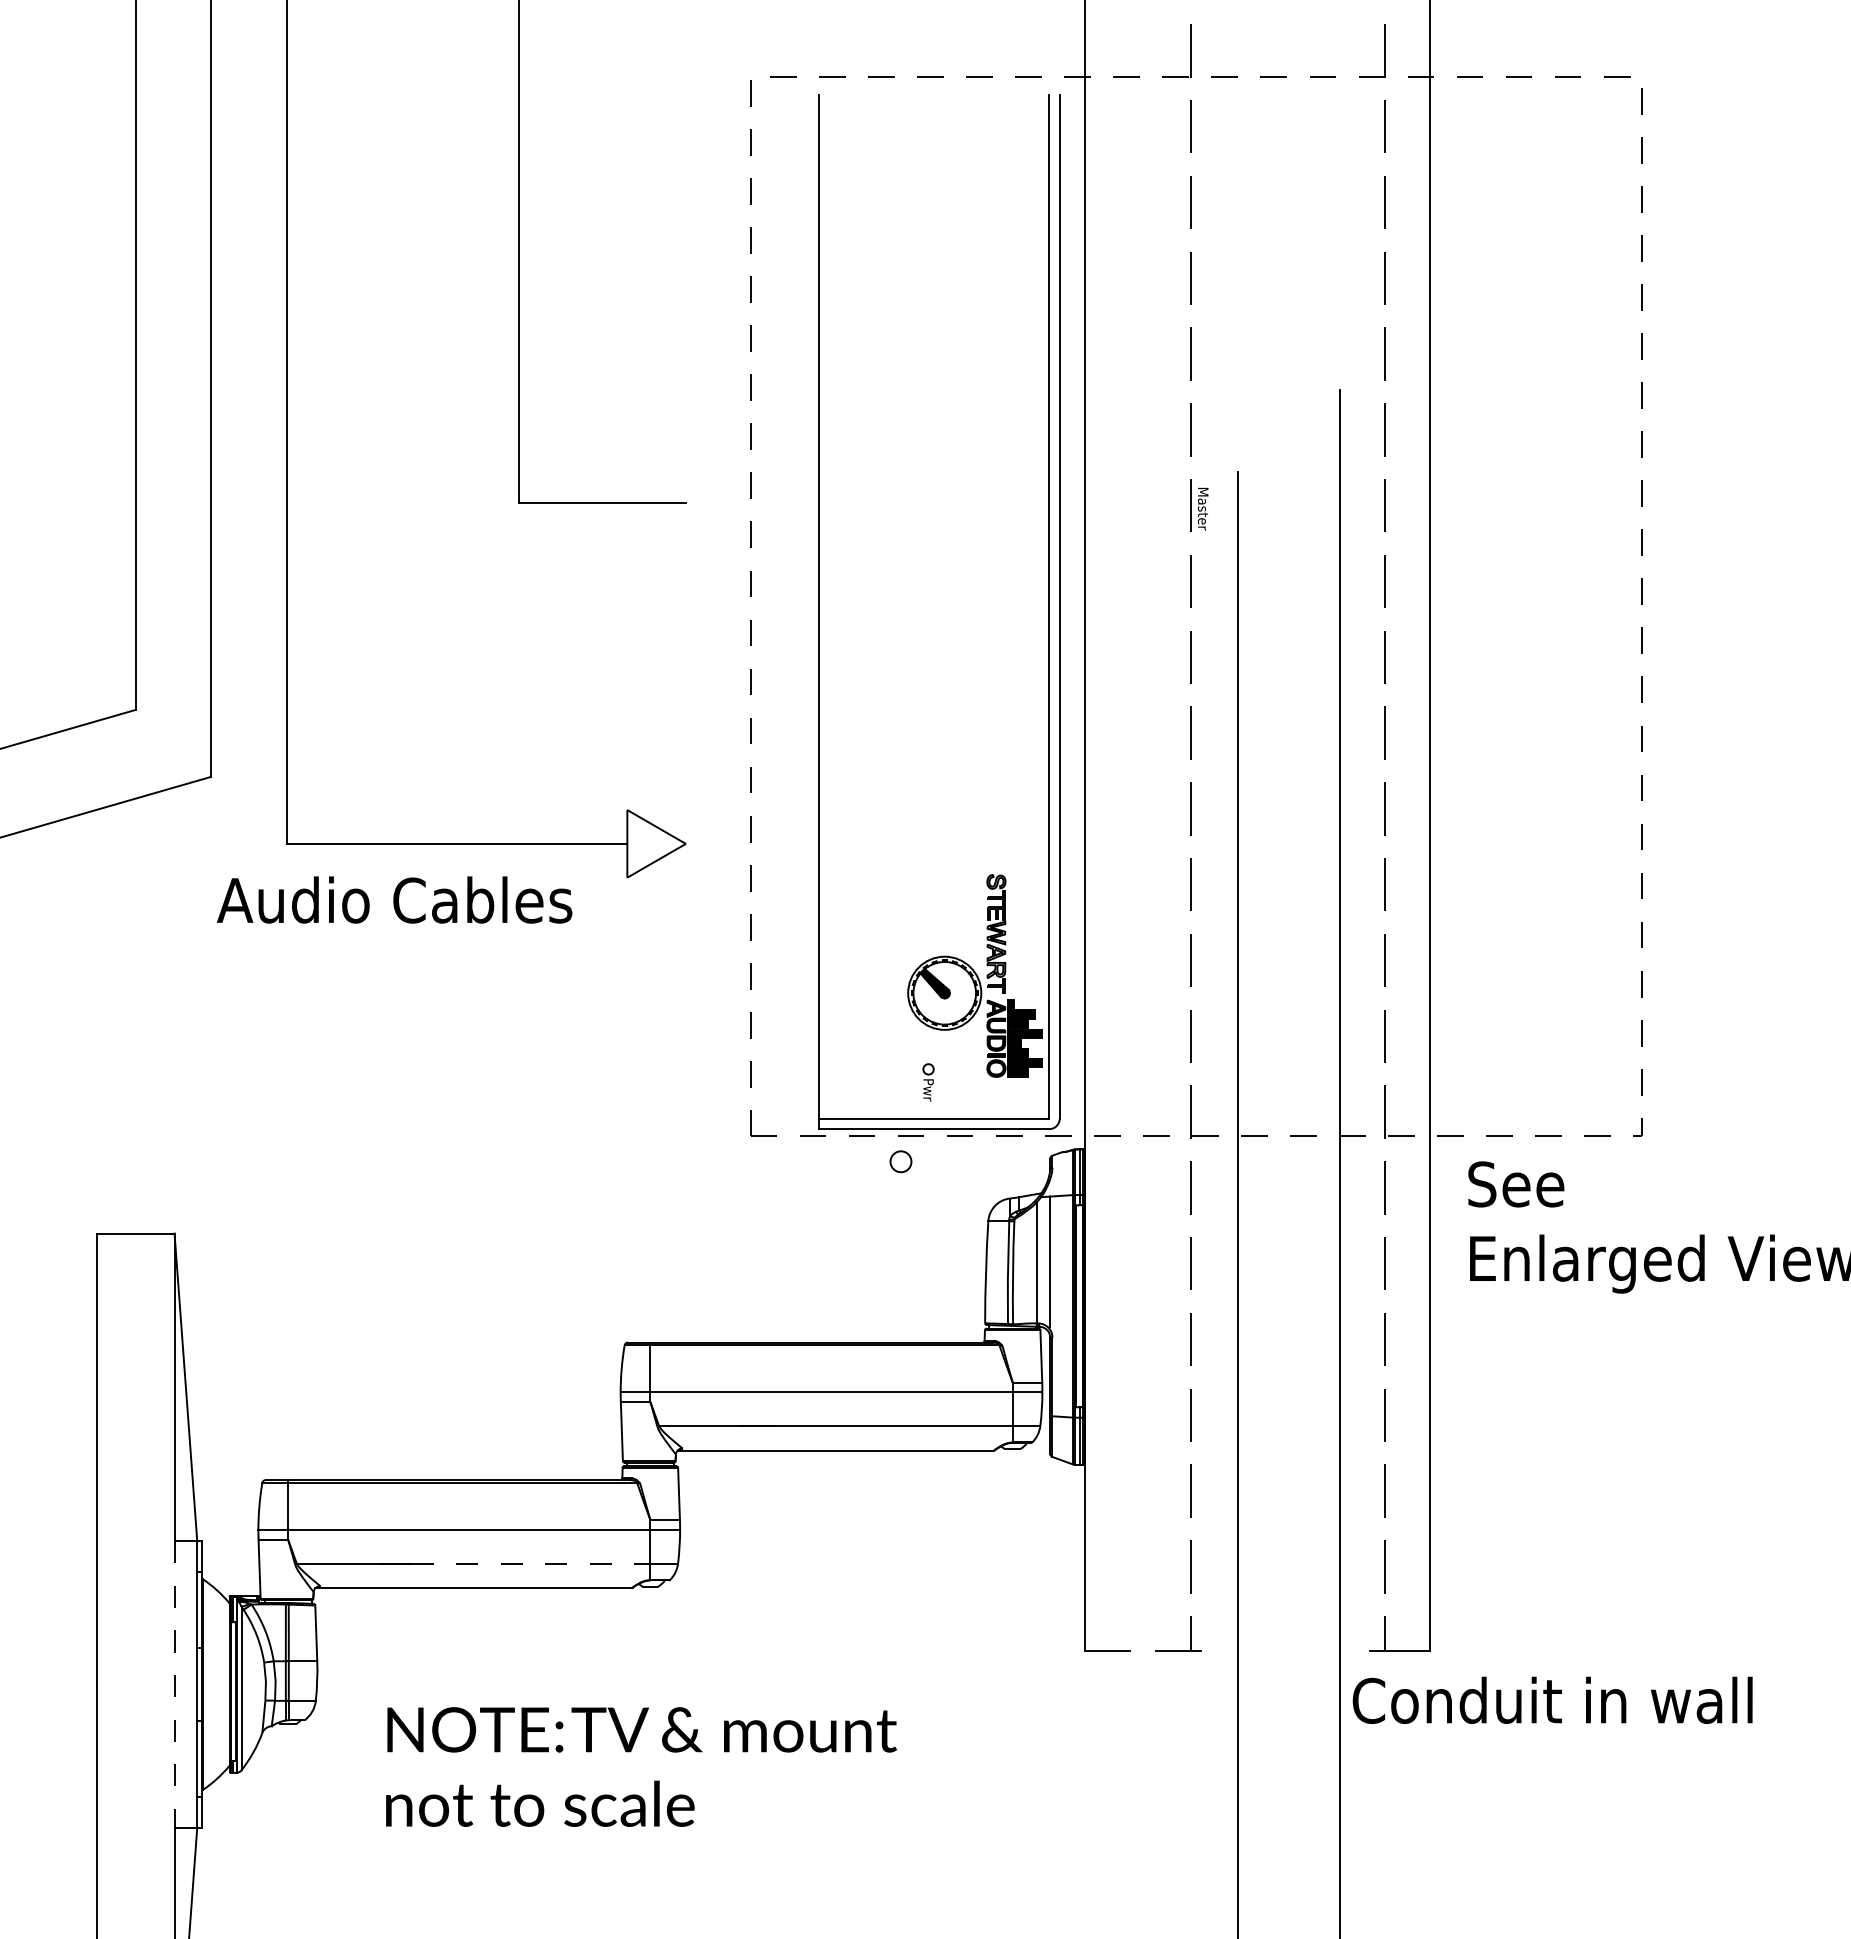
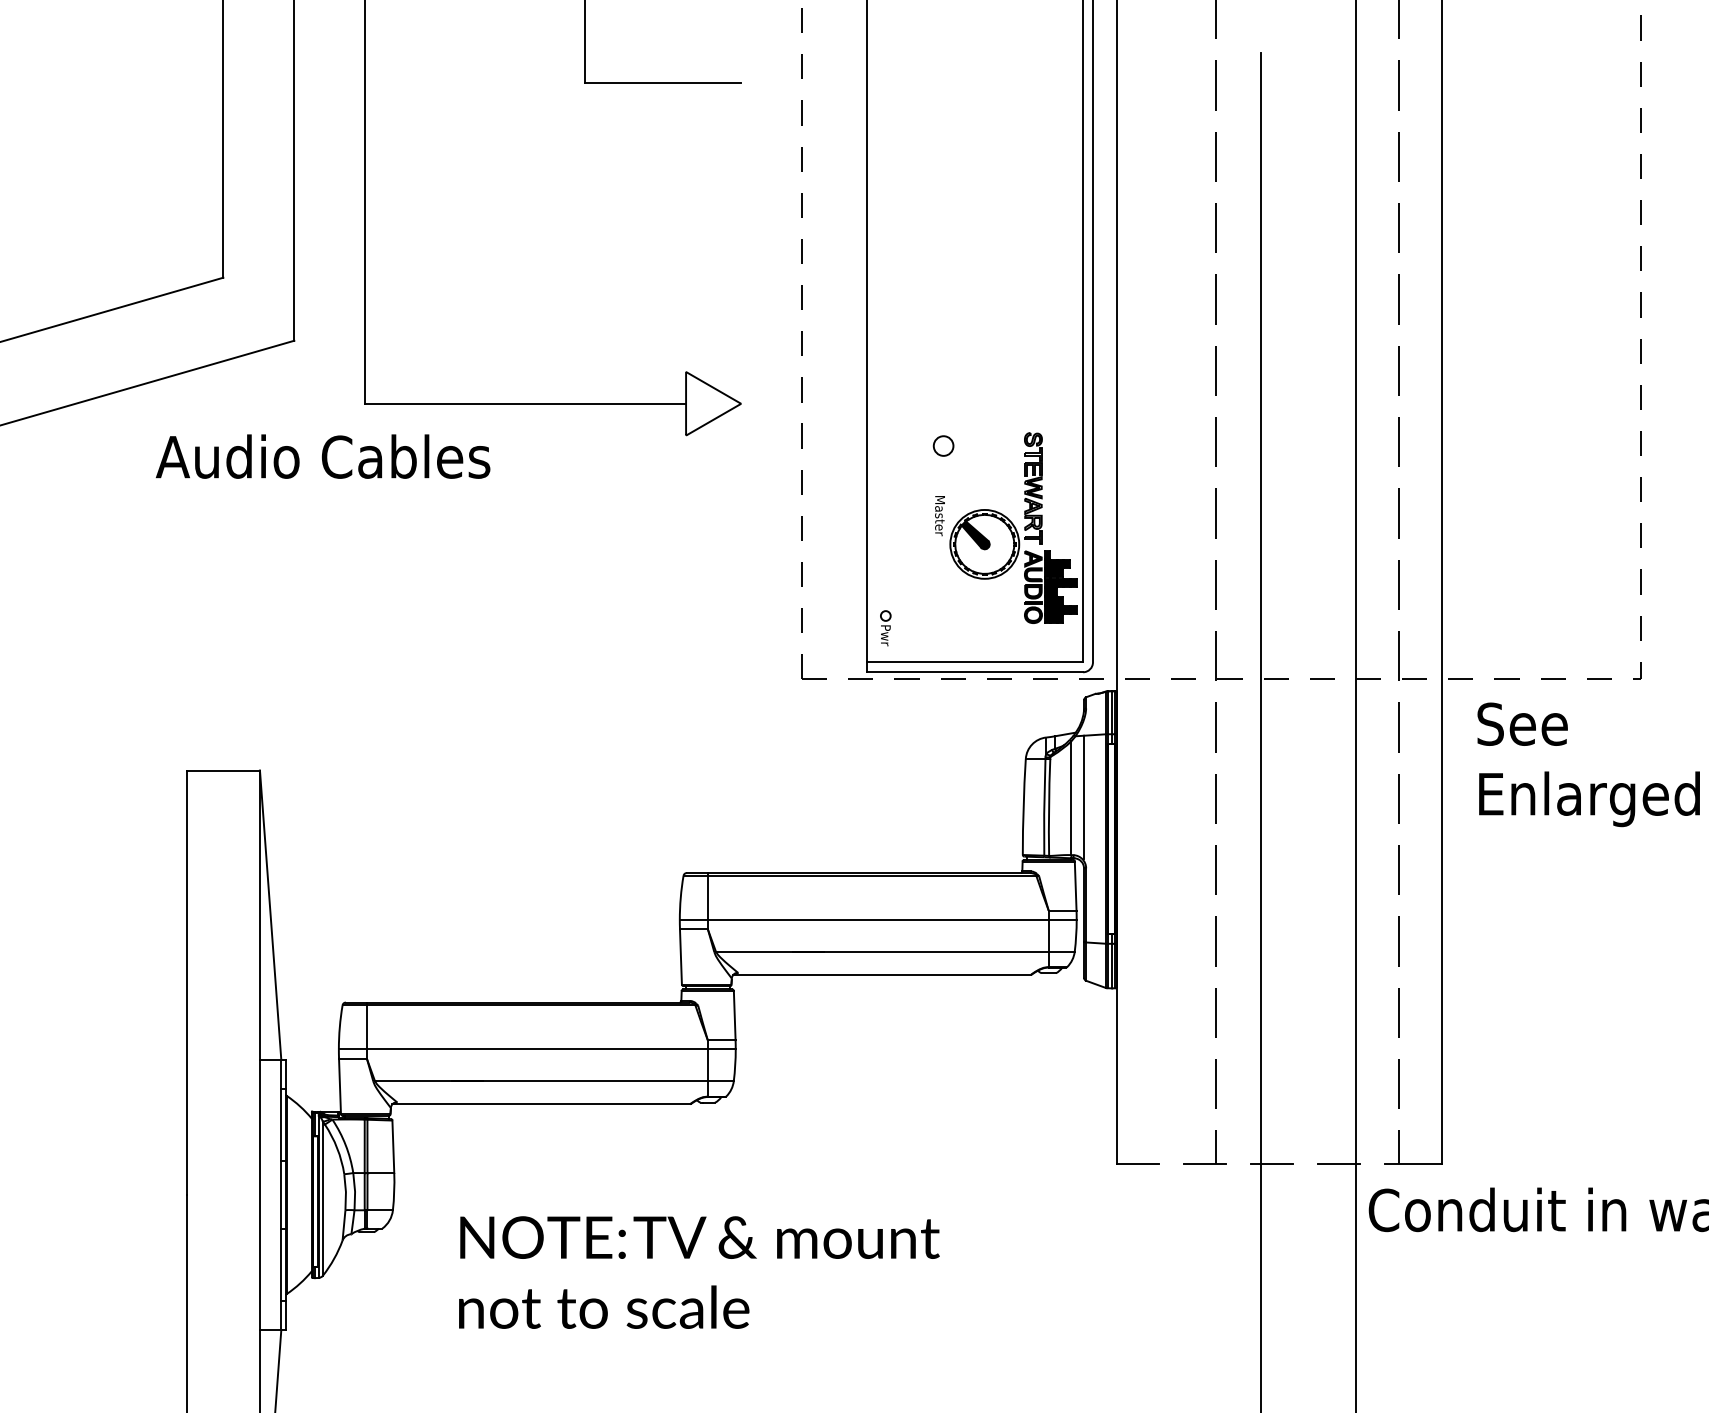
text: (1202, 509) -> (939, 516), moved
text: (394, 899) -> (322, 456), moved
part: (928, 1082) -> (885, 628), moved
circle: (900, 1161) -> (943, 445), moved
line: (530, 1563) -> (594, 1081), dashed -> solid
line: (1249, 1651) -> (1271, 1163), added
line: (1320, 1651) -> (1338, 1163), added
line: (174, 1685) -> (259, 1195), dashed -> solid

